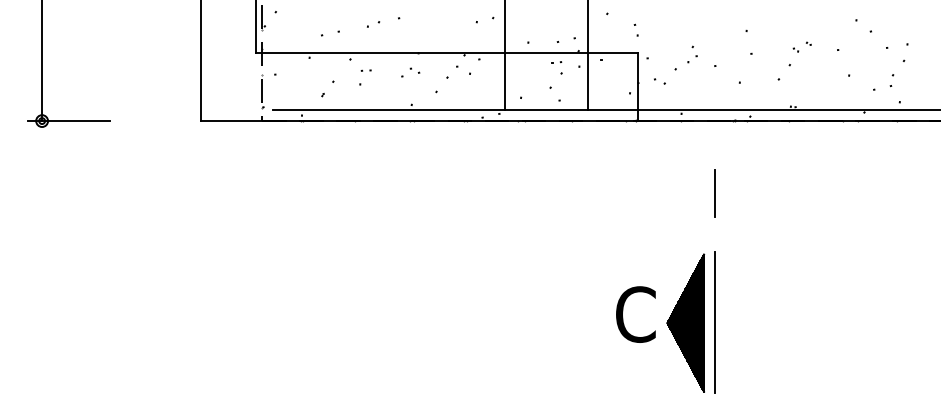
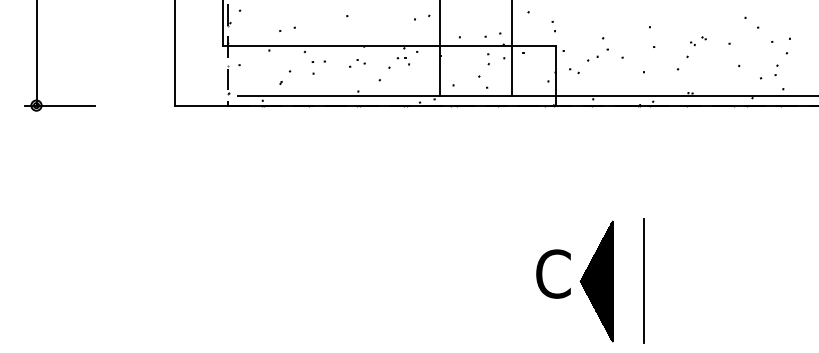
part: (372, 24) -> (324, 21), removed
part: (692, 54) -> (602, 47), size x1.4
part: (365, 70) -> (318, 61), size x1.6
line: (715, 192) -> (622, 167), removed
line: (713, 321) -> (643, 280), moved

